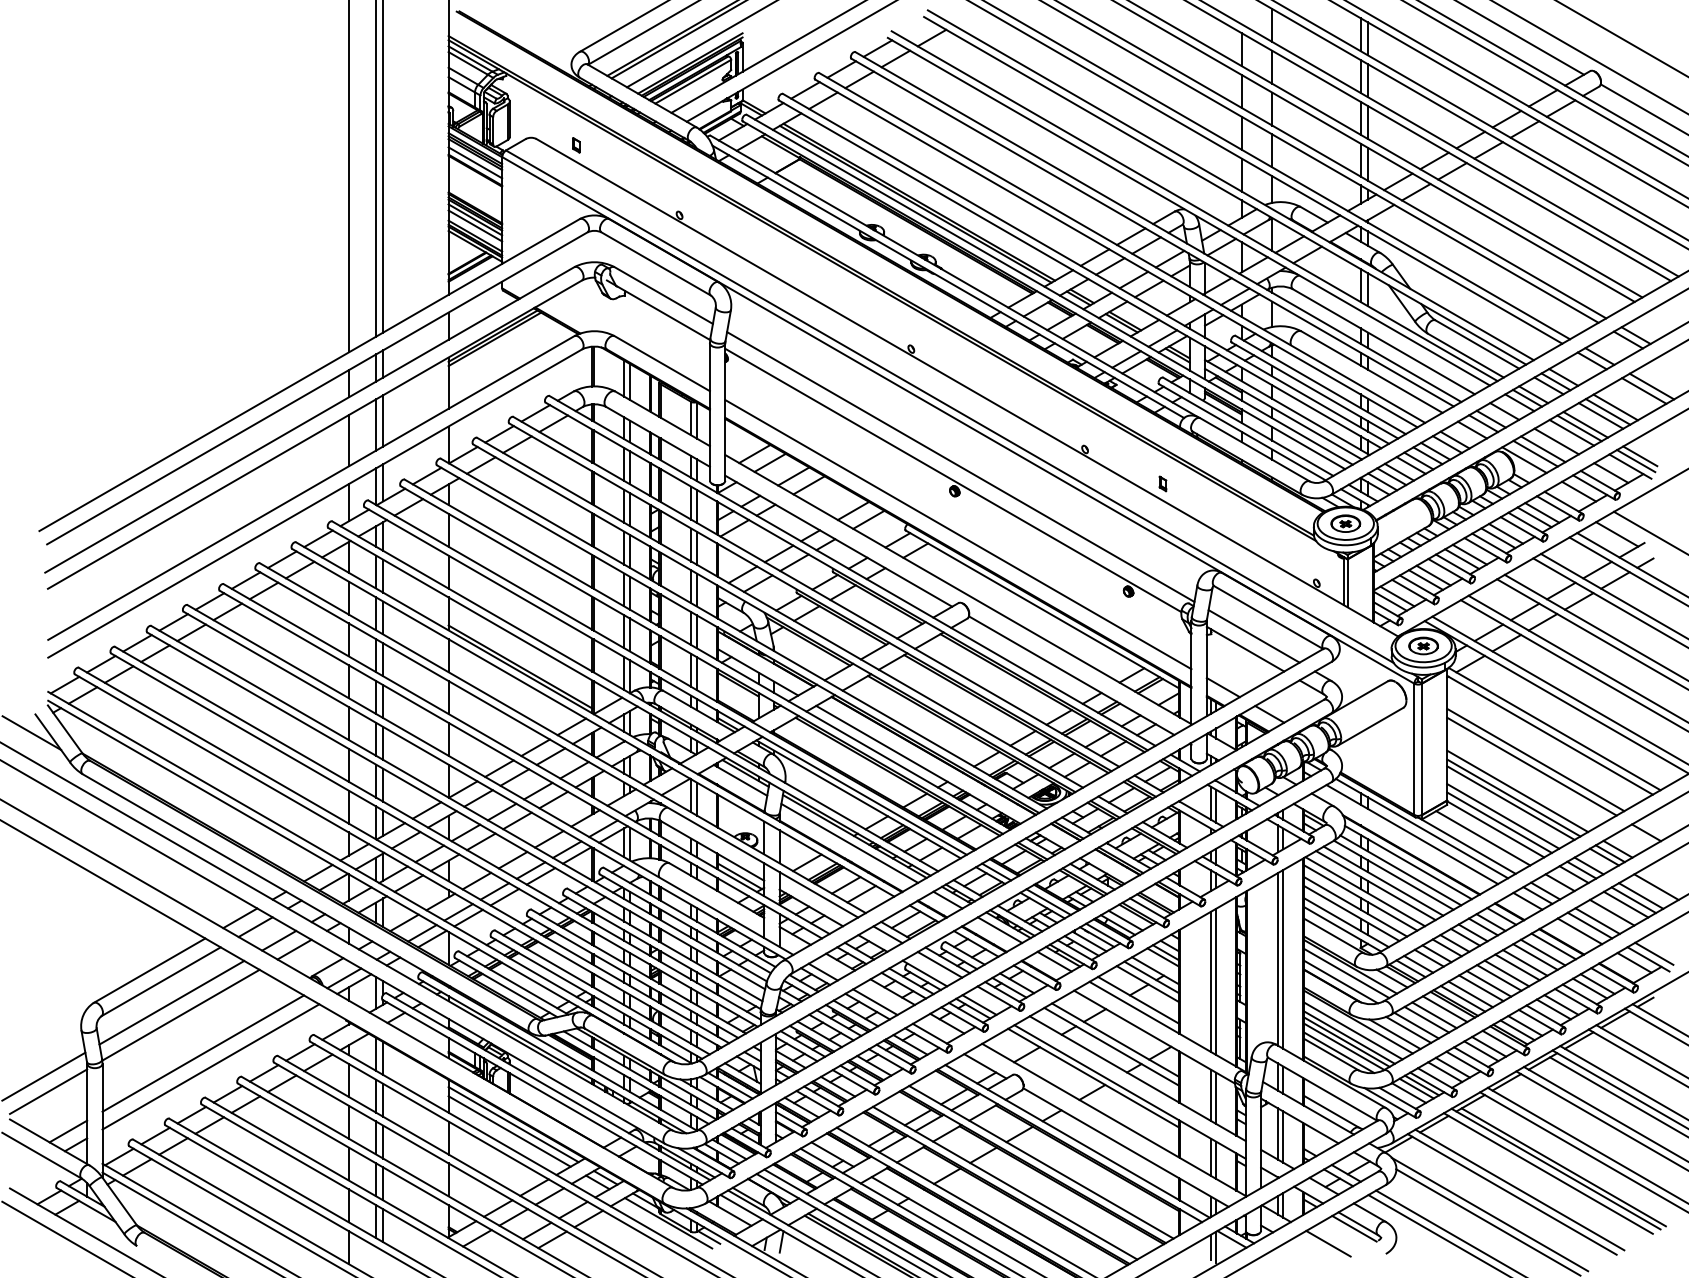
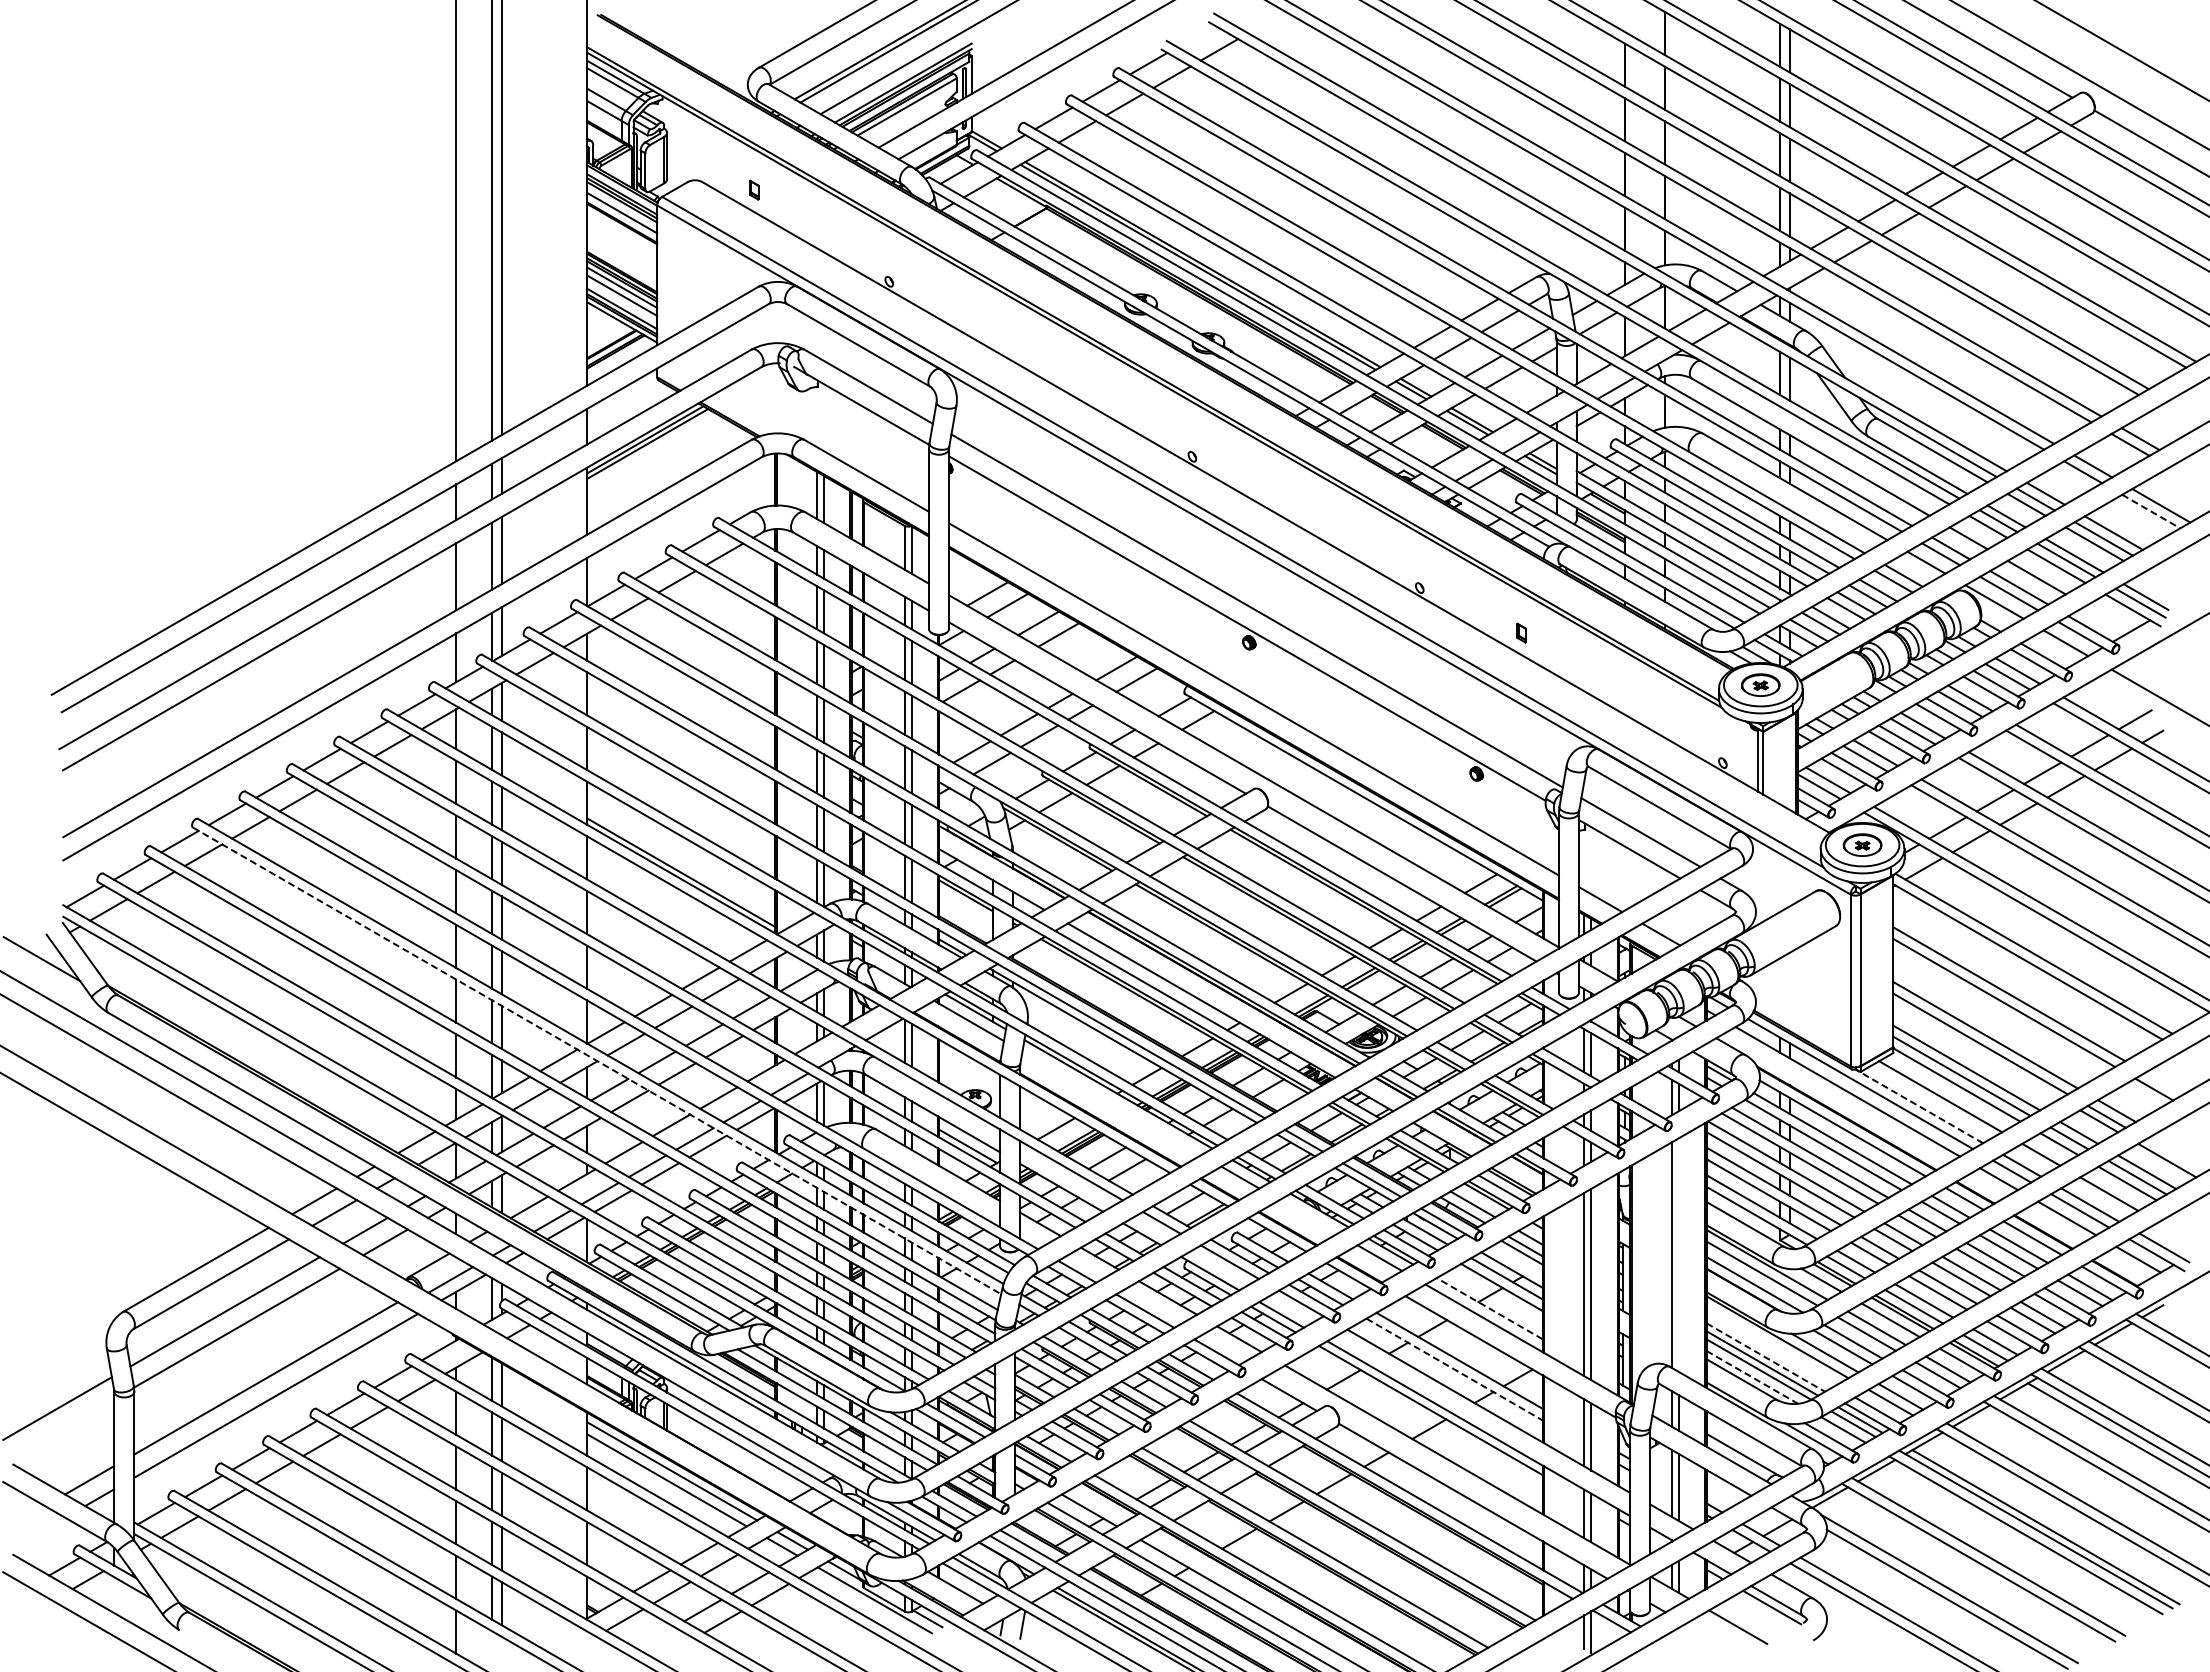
line: (1644, 390) -> (2151, 511), solid -> dashed
line: (1610, 472) -> (2107, 618), removed
line: (1616, 534) -> (2115, 699), removed
line: (1510, 802) -> (1976, 1050), removed
line: (456, 810) -> (597, 1060), solid -> dashed
line: (849, 843) -> (1111, 1103), removed
line: (1467, 845) -> (1919, 1106), solid -> dashed
line: (1000, 929) -> (1308, 1216), removed
line: (1283, 959) -> (1679, 1255), removed
line: (1138, 1000) -> (1489, 1308), solid -> dashed
line: (1353, 1030) -> (1770, 1348), removed
line: (1350, 1037) -> (1766, 1357), solid -> dashed
line: (1111, 1046) -> (1454, 1369), solid -> dashed
line: (1339, 1052) -> (1752, 1377), solid -> dashed
line: (48, 1091) -> (63, 1428), removed

